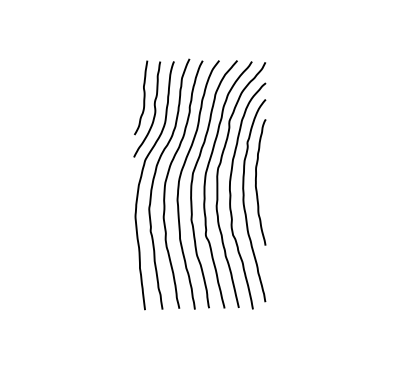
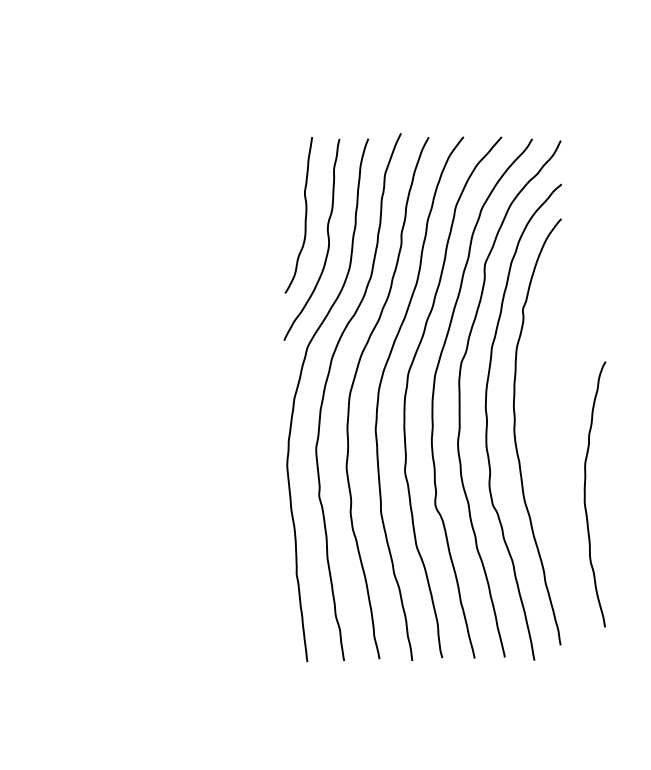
curve: (256, 182) -> (586, 494), moved

